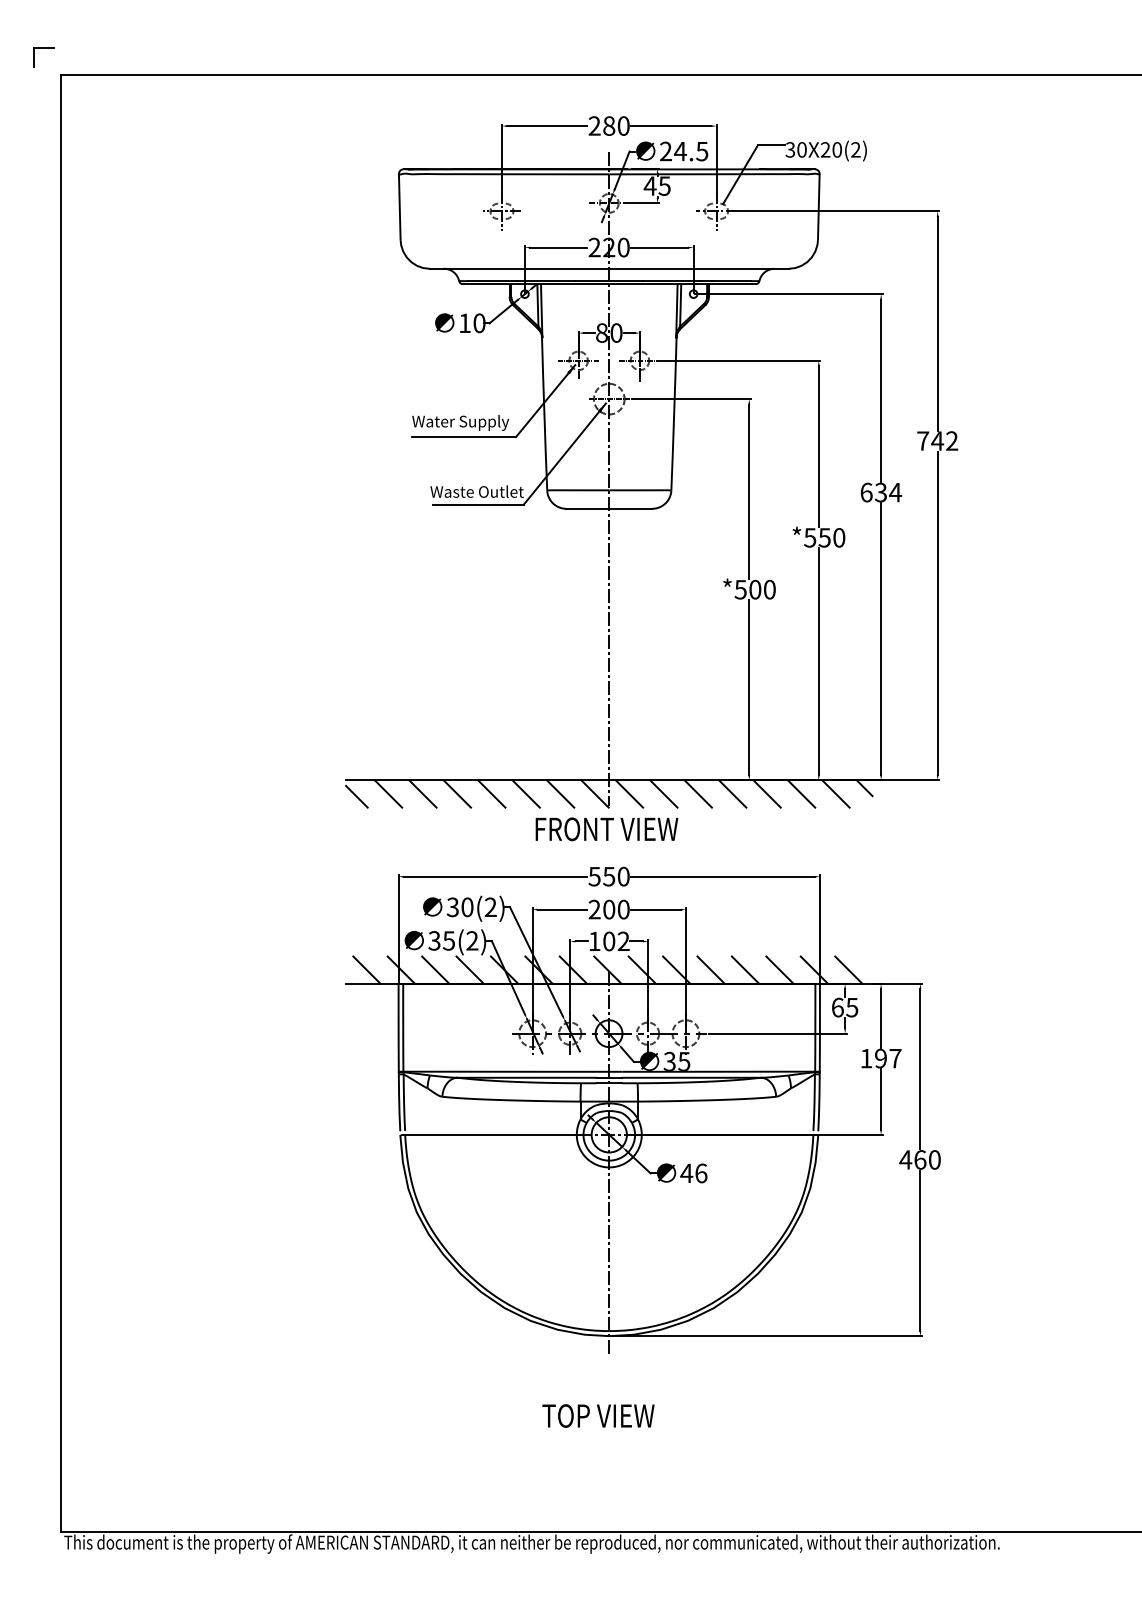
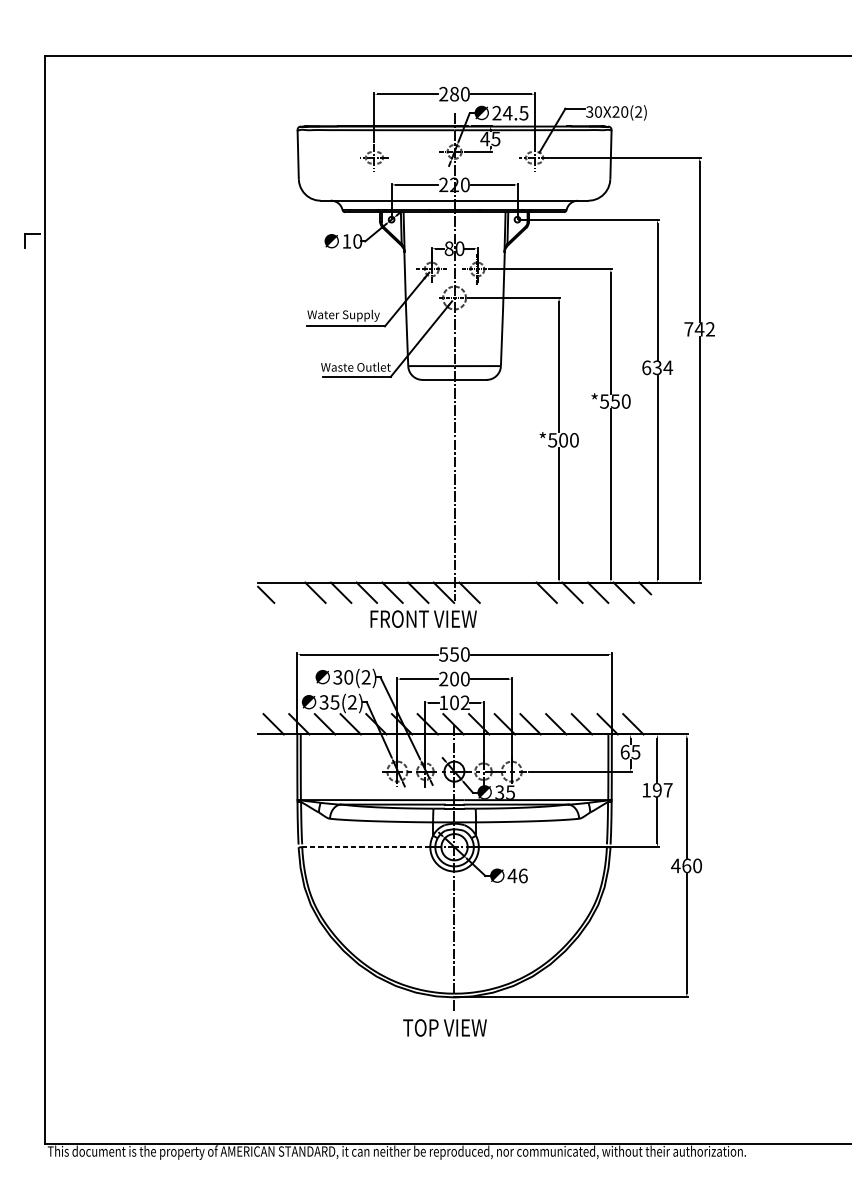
part: (43, 48) -> (32, 234), moved
line: (388, 793) -> (289, 592), removed
line: (663, 793) -> (495, 592), removed
line: (697, 793) -> (520, 592), removed
text: (606, 829) -> (423, 619), moved
line: (490, 1134) -> (365, 846), solid -> dashed
text: (598, 1415) -> (445, 1027), moved

